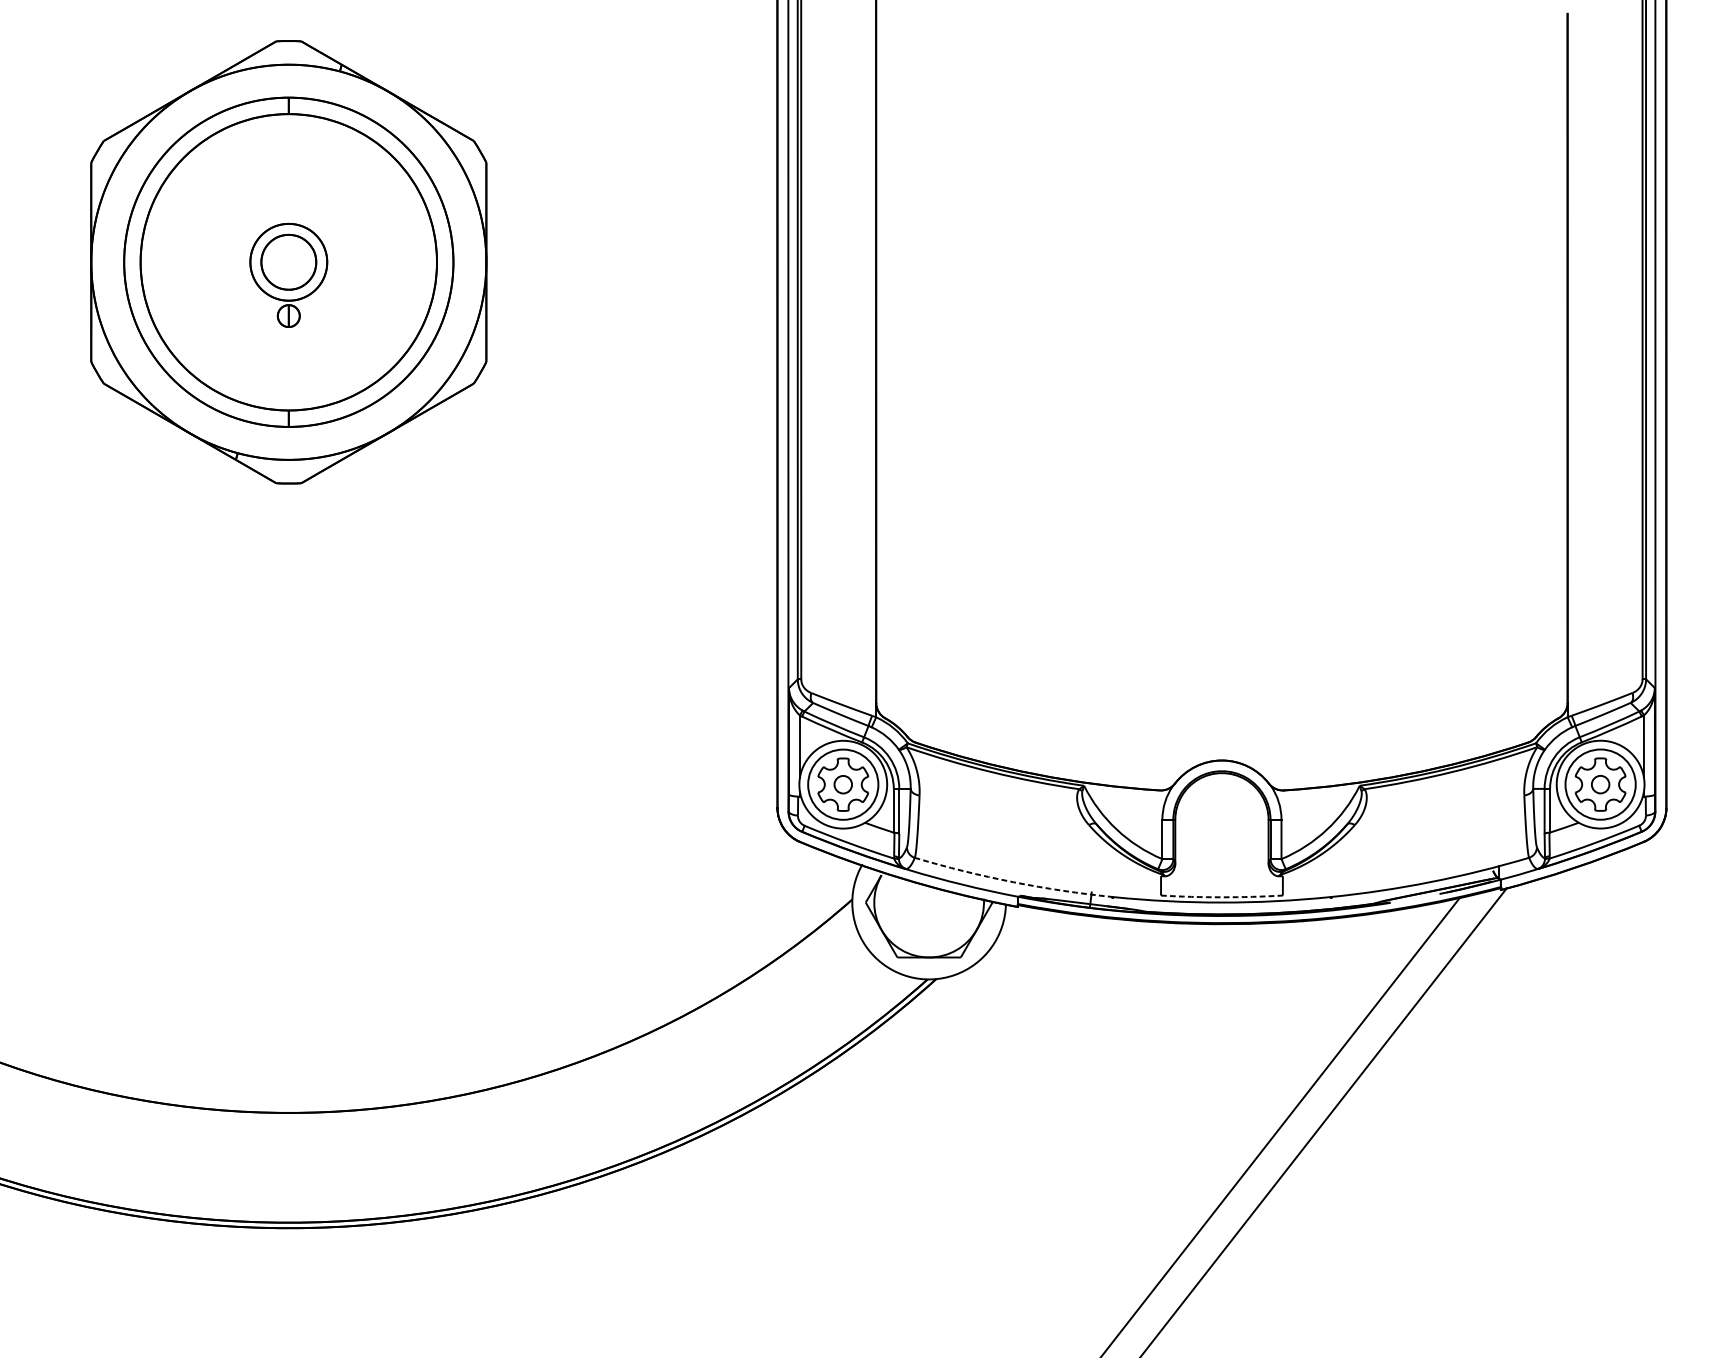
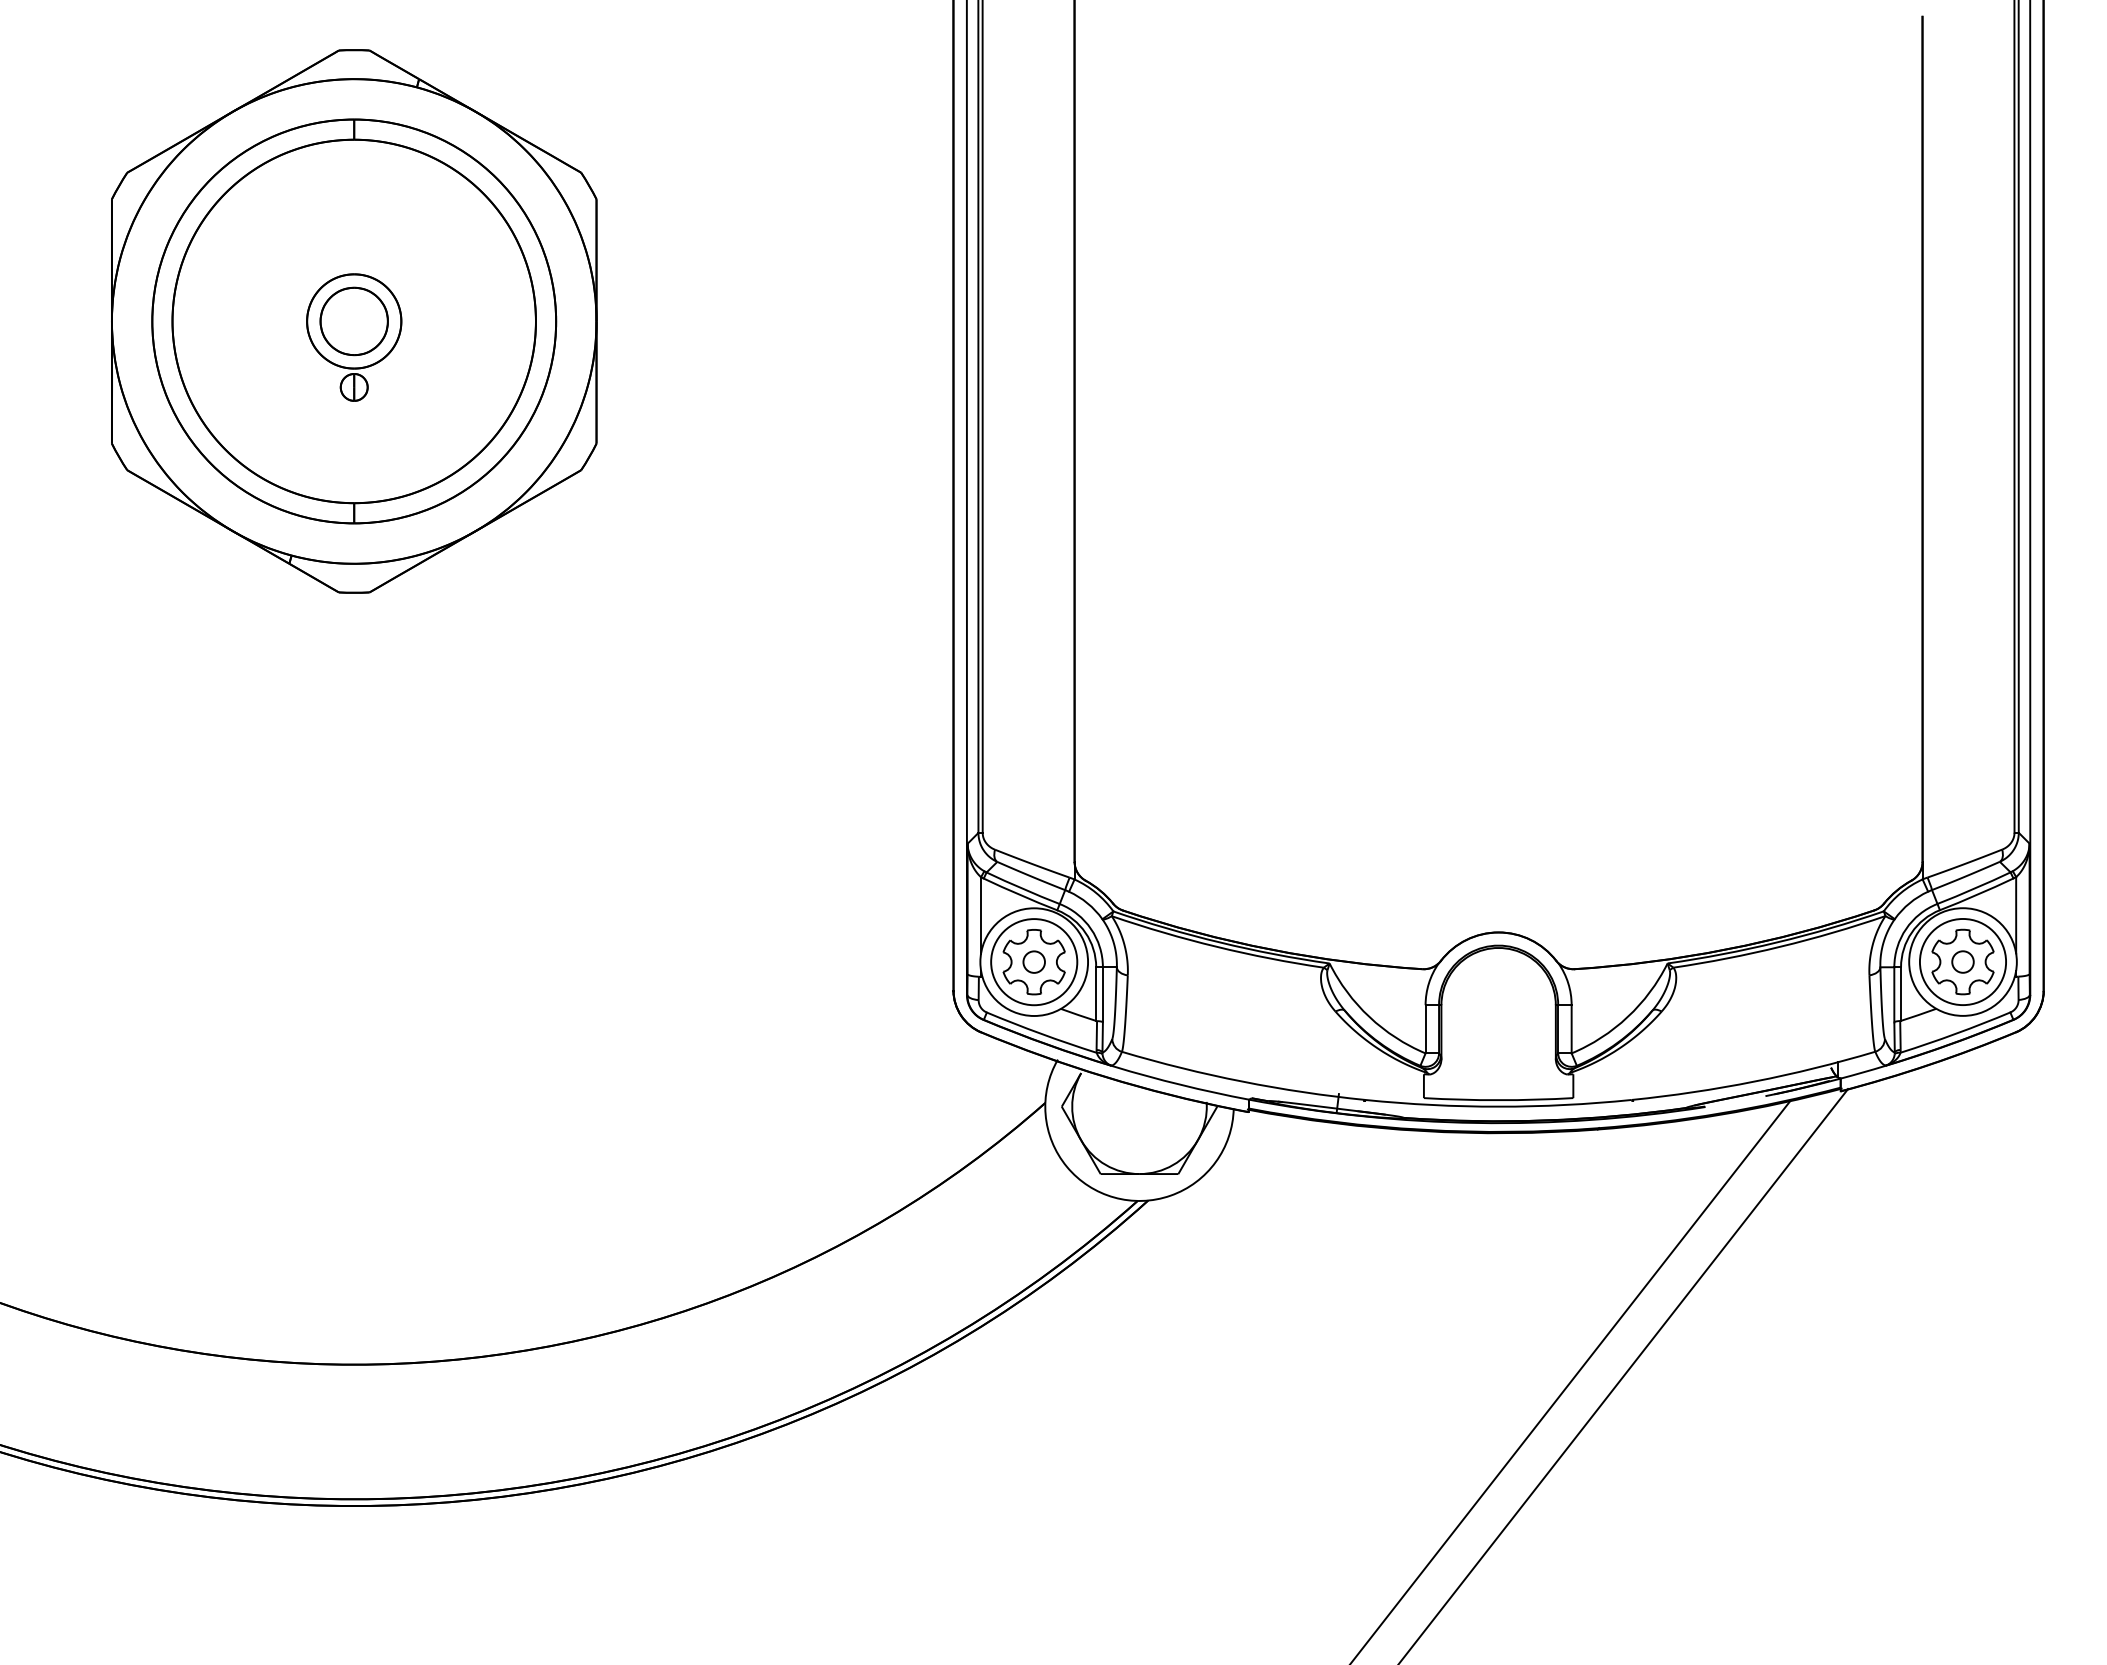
arc: (1013, 882) -> (1242, 1081), dashed -> solid
arc: (1221, 897) -> (1498, 1100), dashed -> solid

